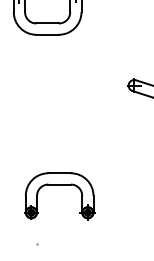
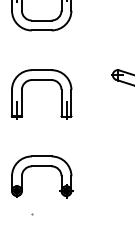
part: (47, 91) -> (41, 80), added
part: (59, 185) -> (41, 167), moved

